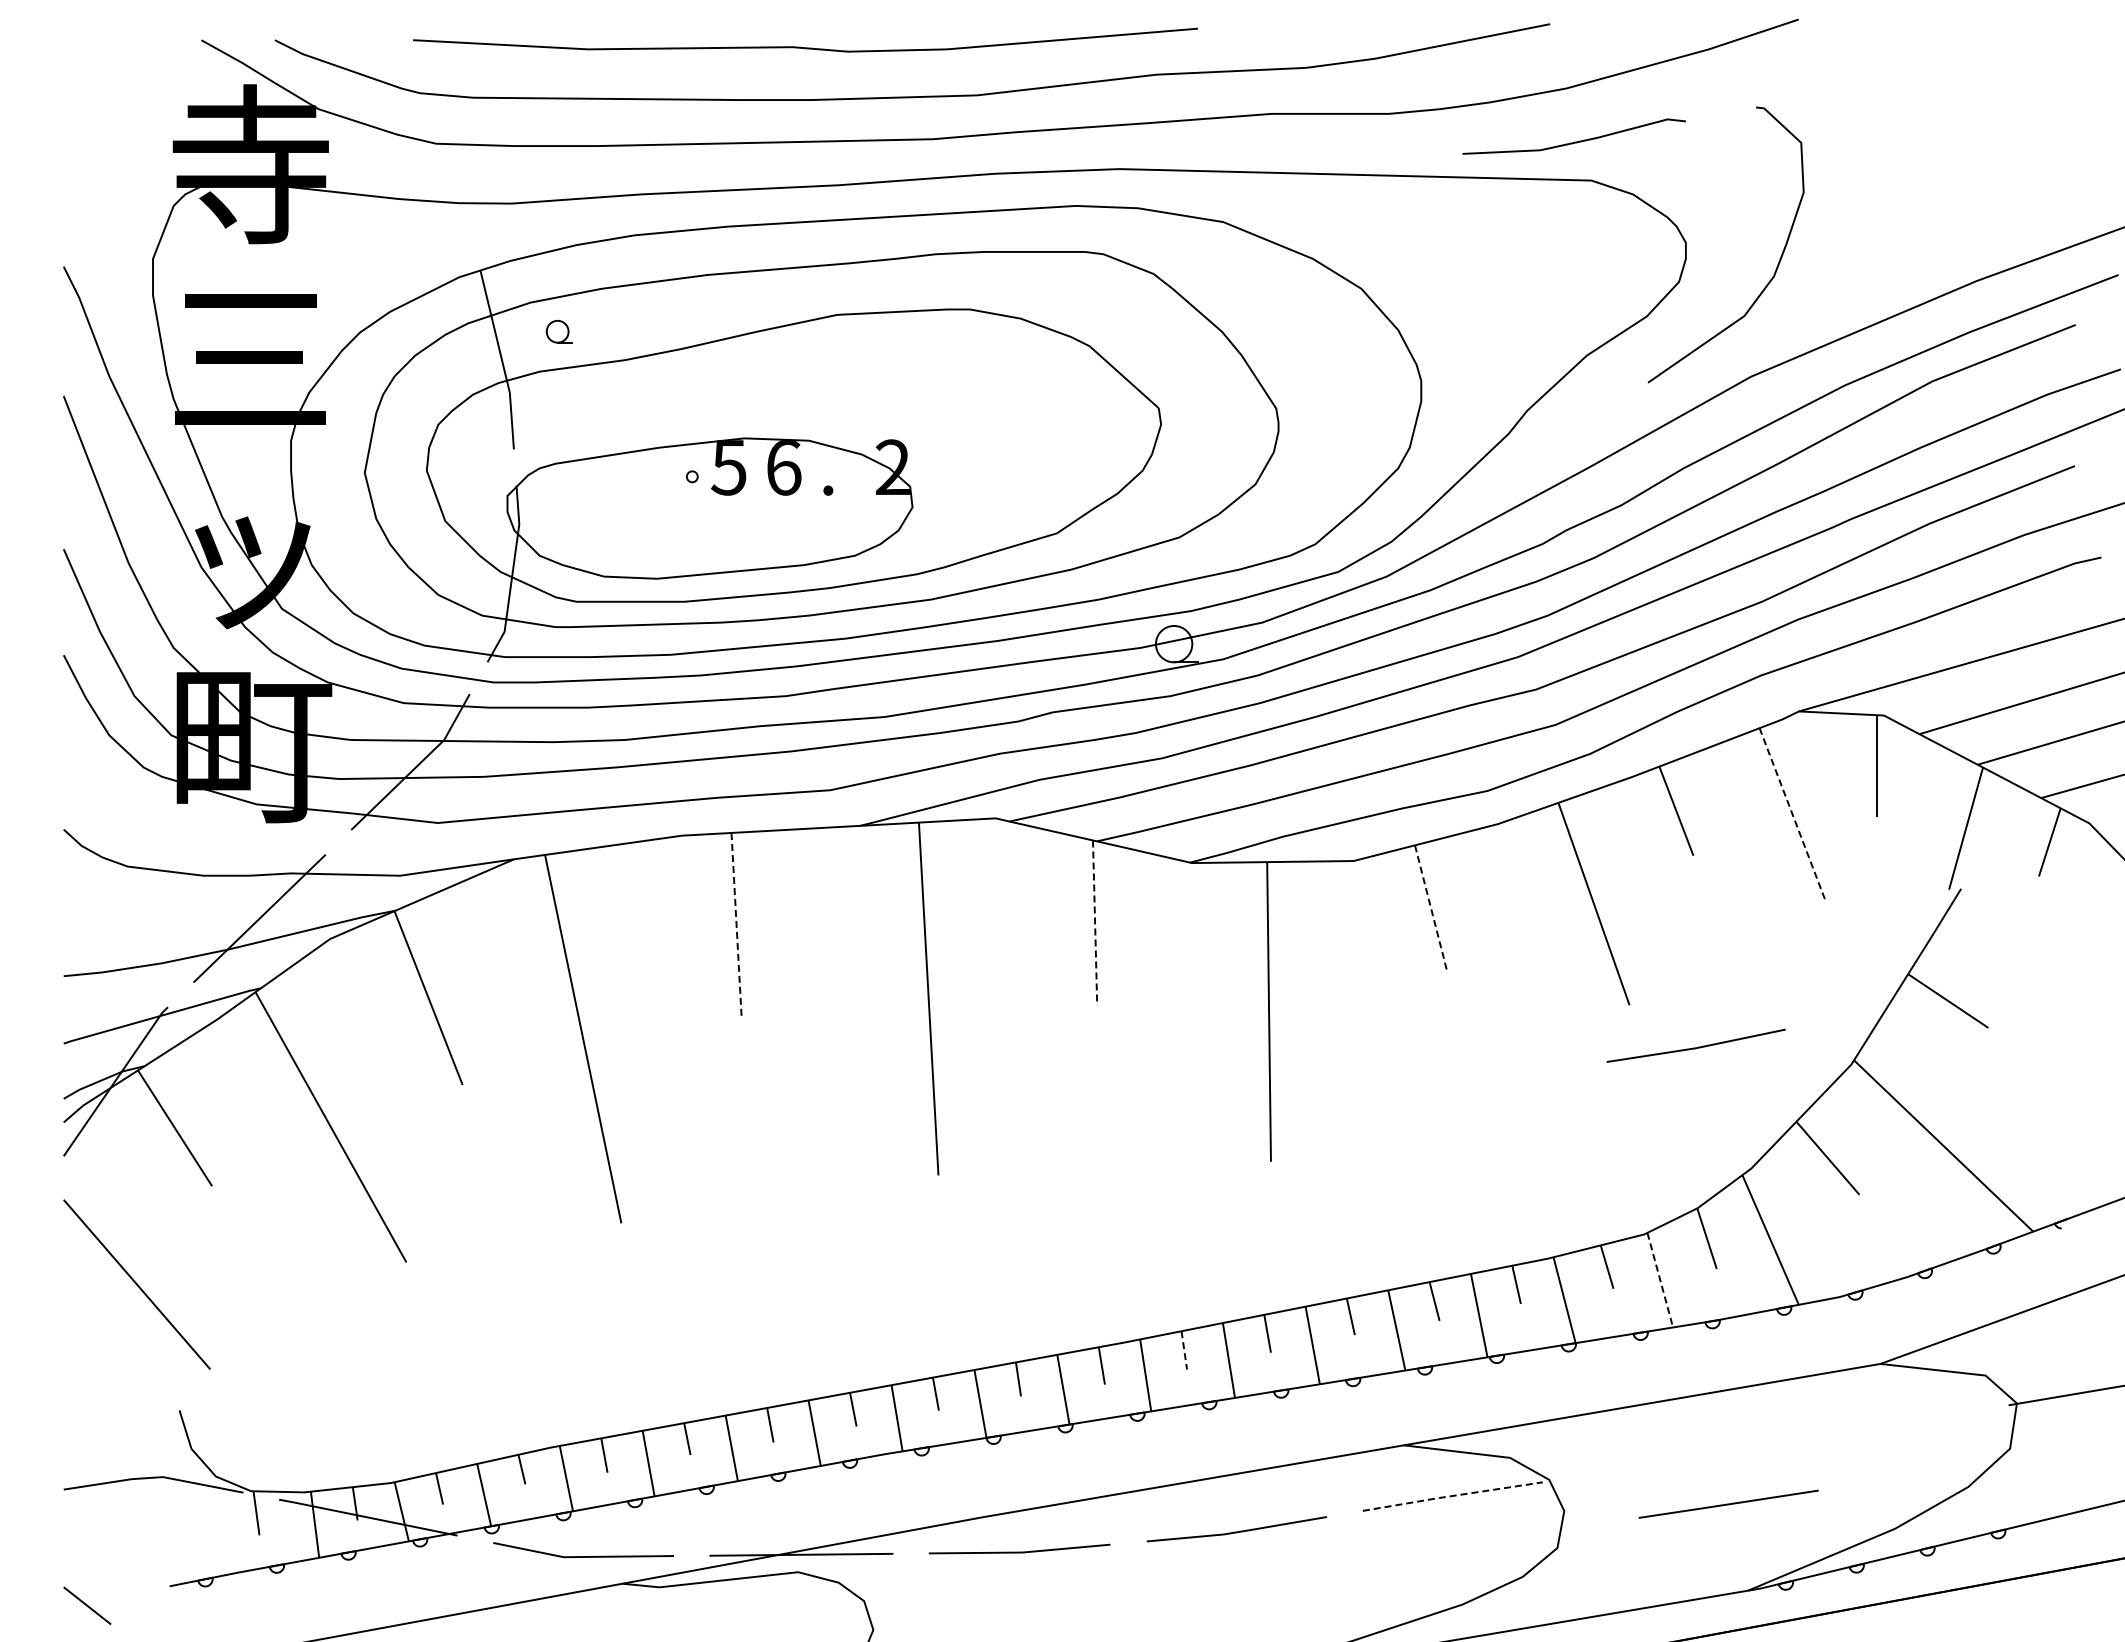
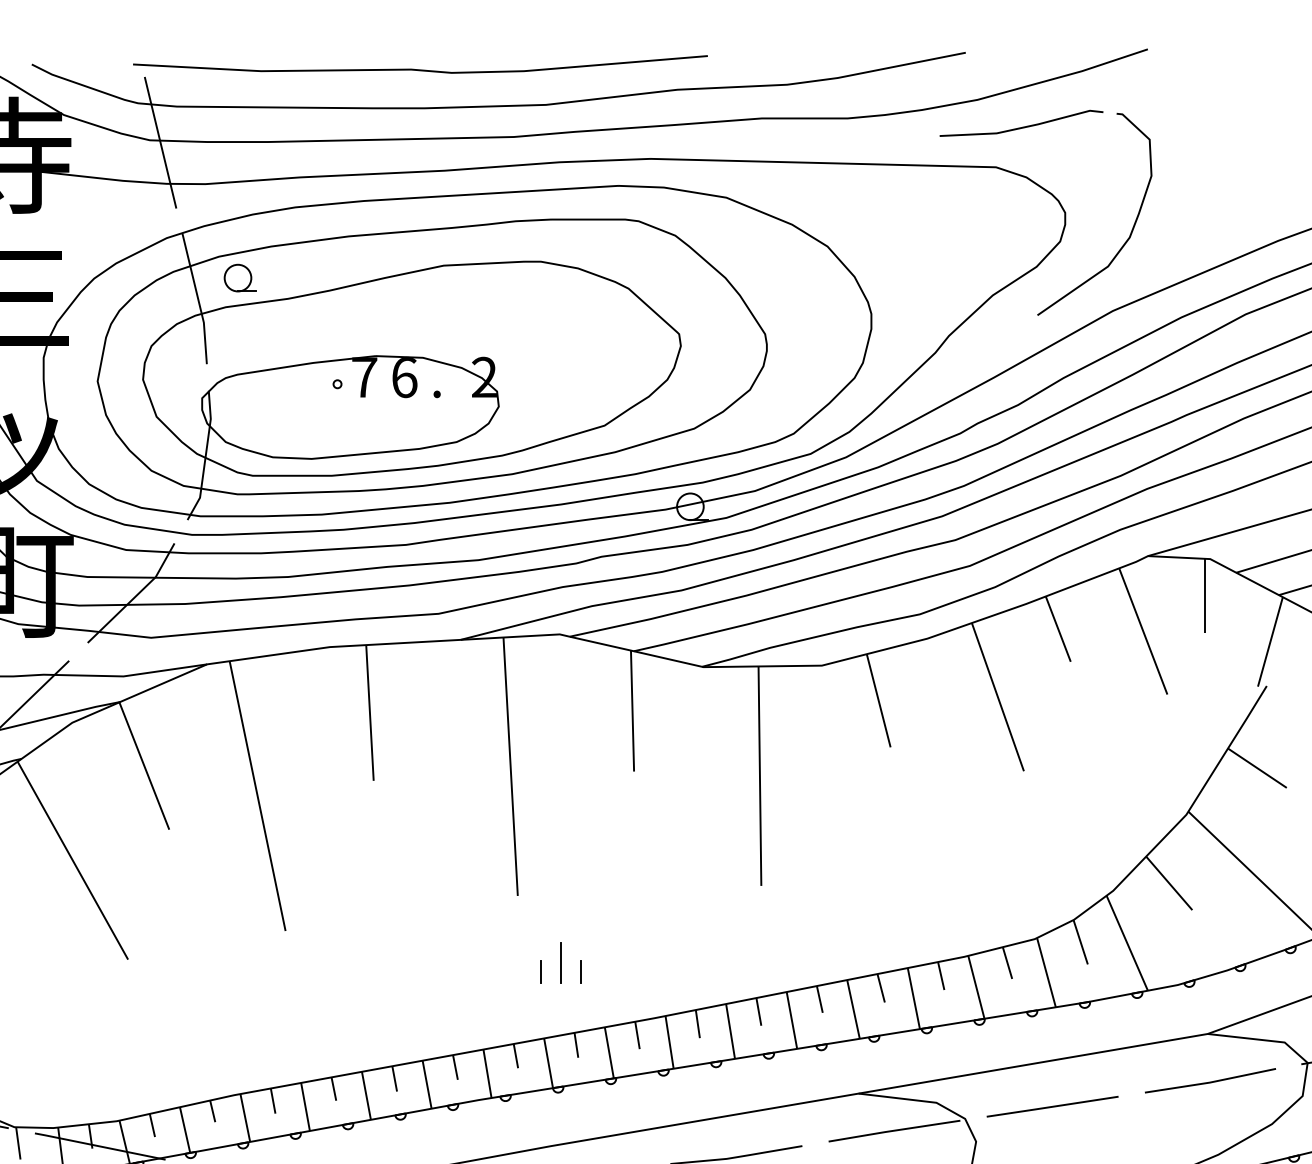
line: (1574, 141) -> (1021, 126), moved
line: (450, 146) -> (160, 142), added
part: (559, 331) -> (240, 277), size x1.67
text: (728, 467) -> (364, 377), 5 -> 7
line: (1792, 814) -> (1143, 631), dashed -> solid
line: (1431, 909) -> (878, 701), dashed -> solid
line: (1095, 923) -> (632, 711), dashed -> solid
line: (736, 925) -> (369, 712), dashed -> solid
line: (1695, 1047) -> (1209, 1082), moved
line: (997, 1266) -> (561, 962), added
line: (969, 1278) -> (540, 971), added
line: (1024, 1278) -> (580, 971), added
line: (1660, 1280) -> (1046, 972), dashed -> solid
line: (1184, 1350) -> (698, 1024), dashed -> solid
line: (1452, 1495) -> (894, 1130), dashed -> solid
line: (1728, 1503) -> (1052, 1106), moved

